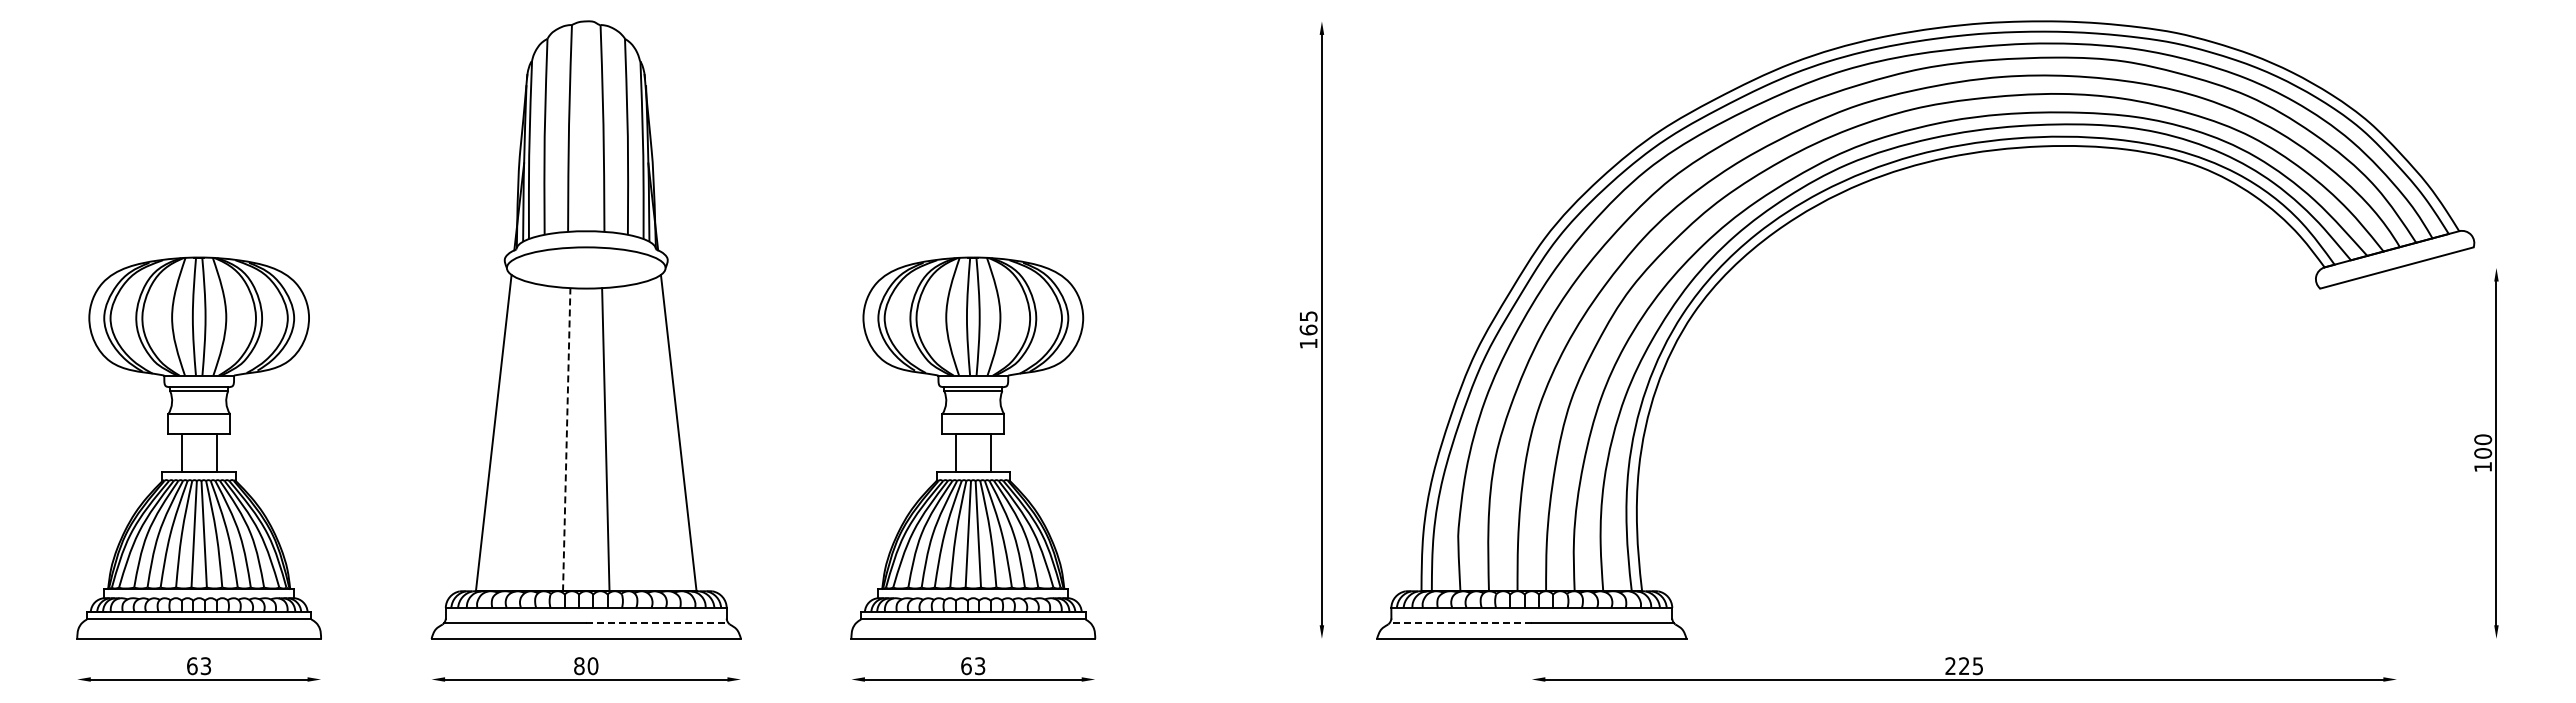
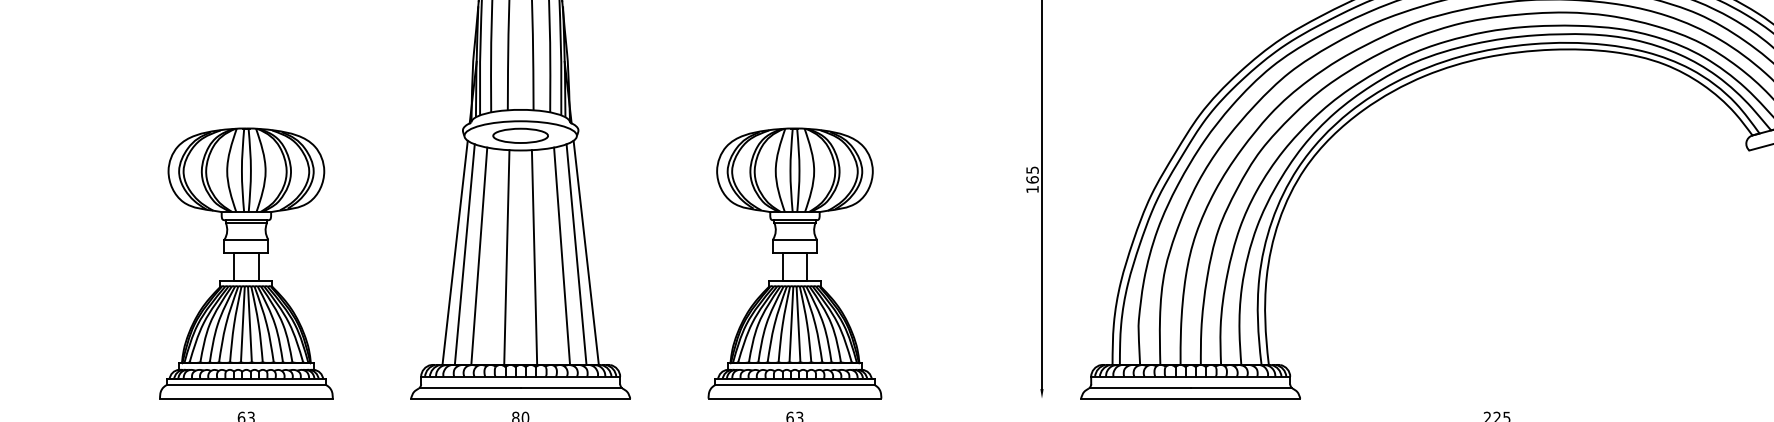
part: (585, 267) -> (520, 135), added
line: (507, 435) -> (464, 254), added
line: (665, 435) -> (576, 254), added
line: (527, 437) -> (479, 256), added
line: (644, 437) -> (561, 256), added
line: (566, 439) -> (506, 257), dashed -> solid
line: (657, 623) -> (571, 387), dashed -> solid
line: (1460, 623) -> (1140, 387), dashed -> solid

